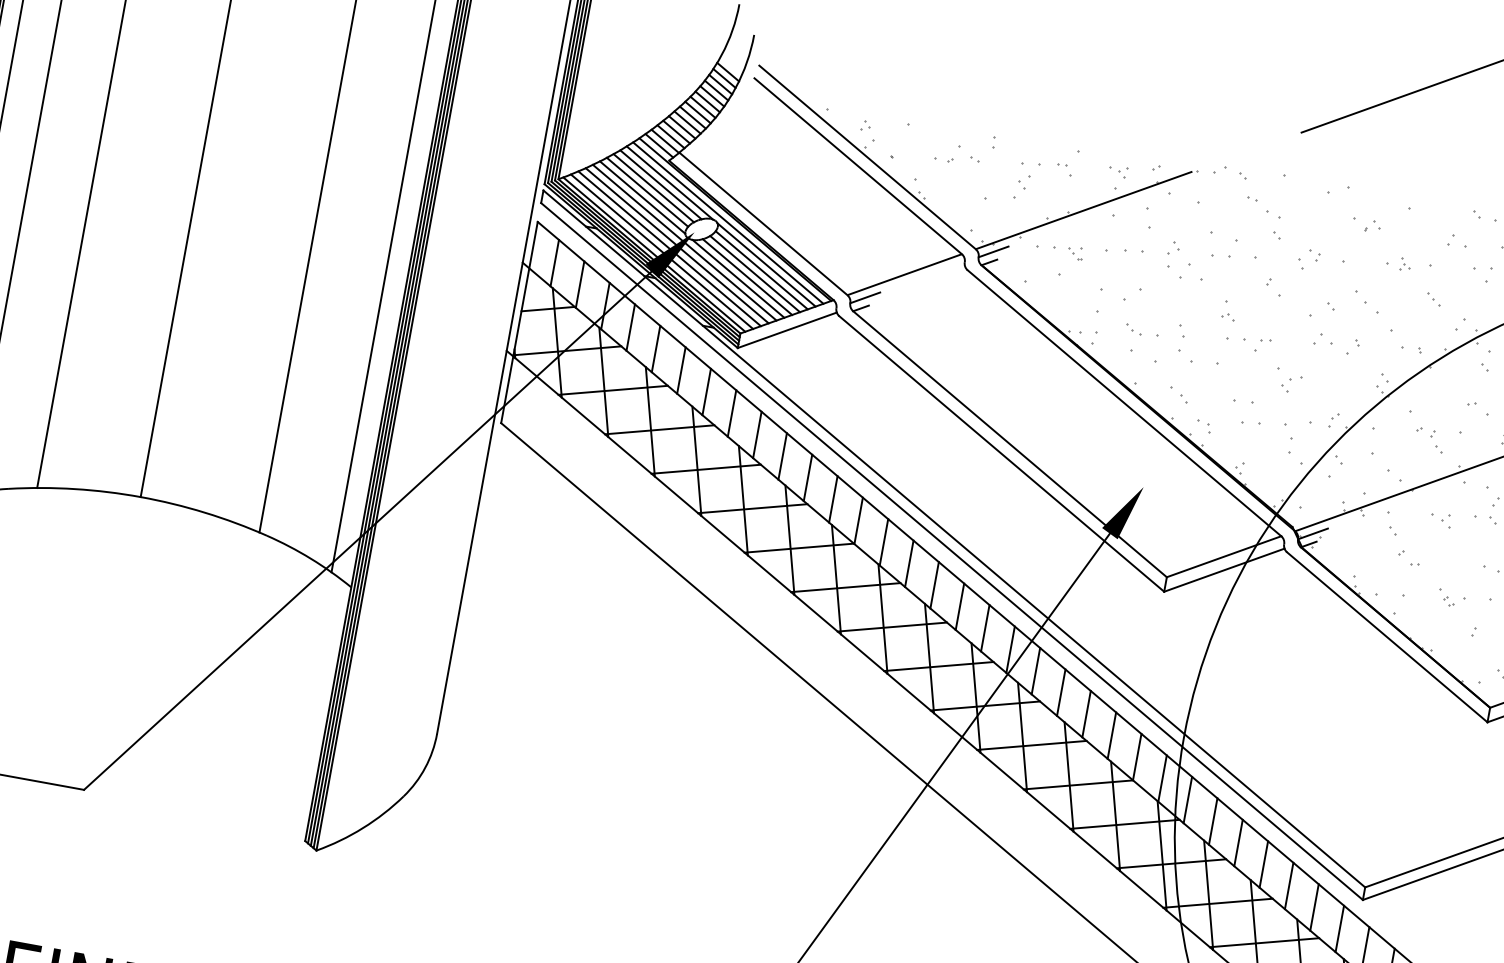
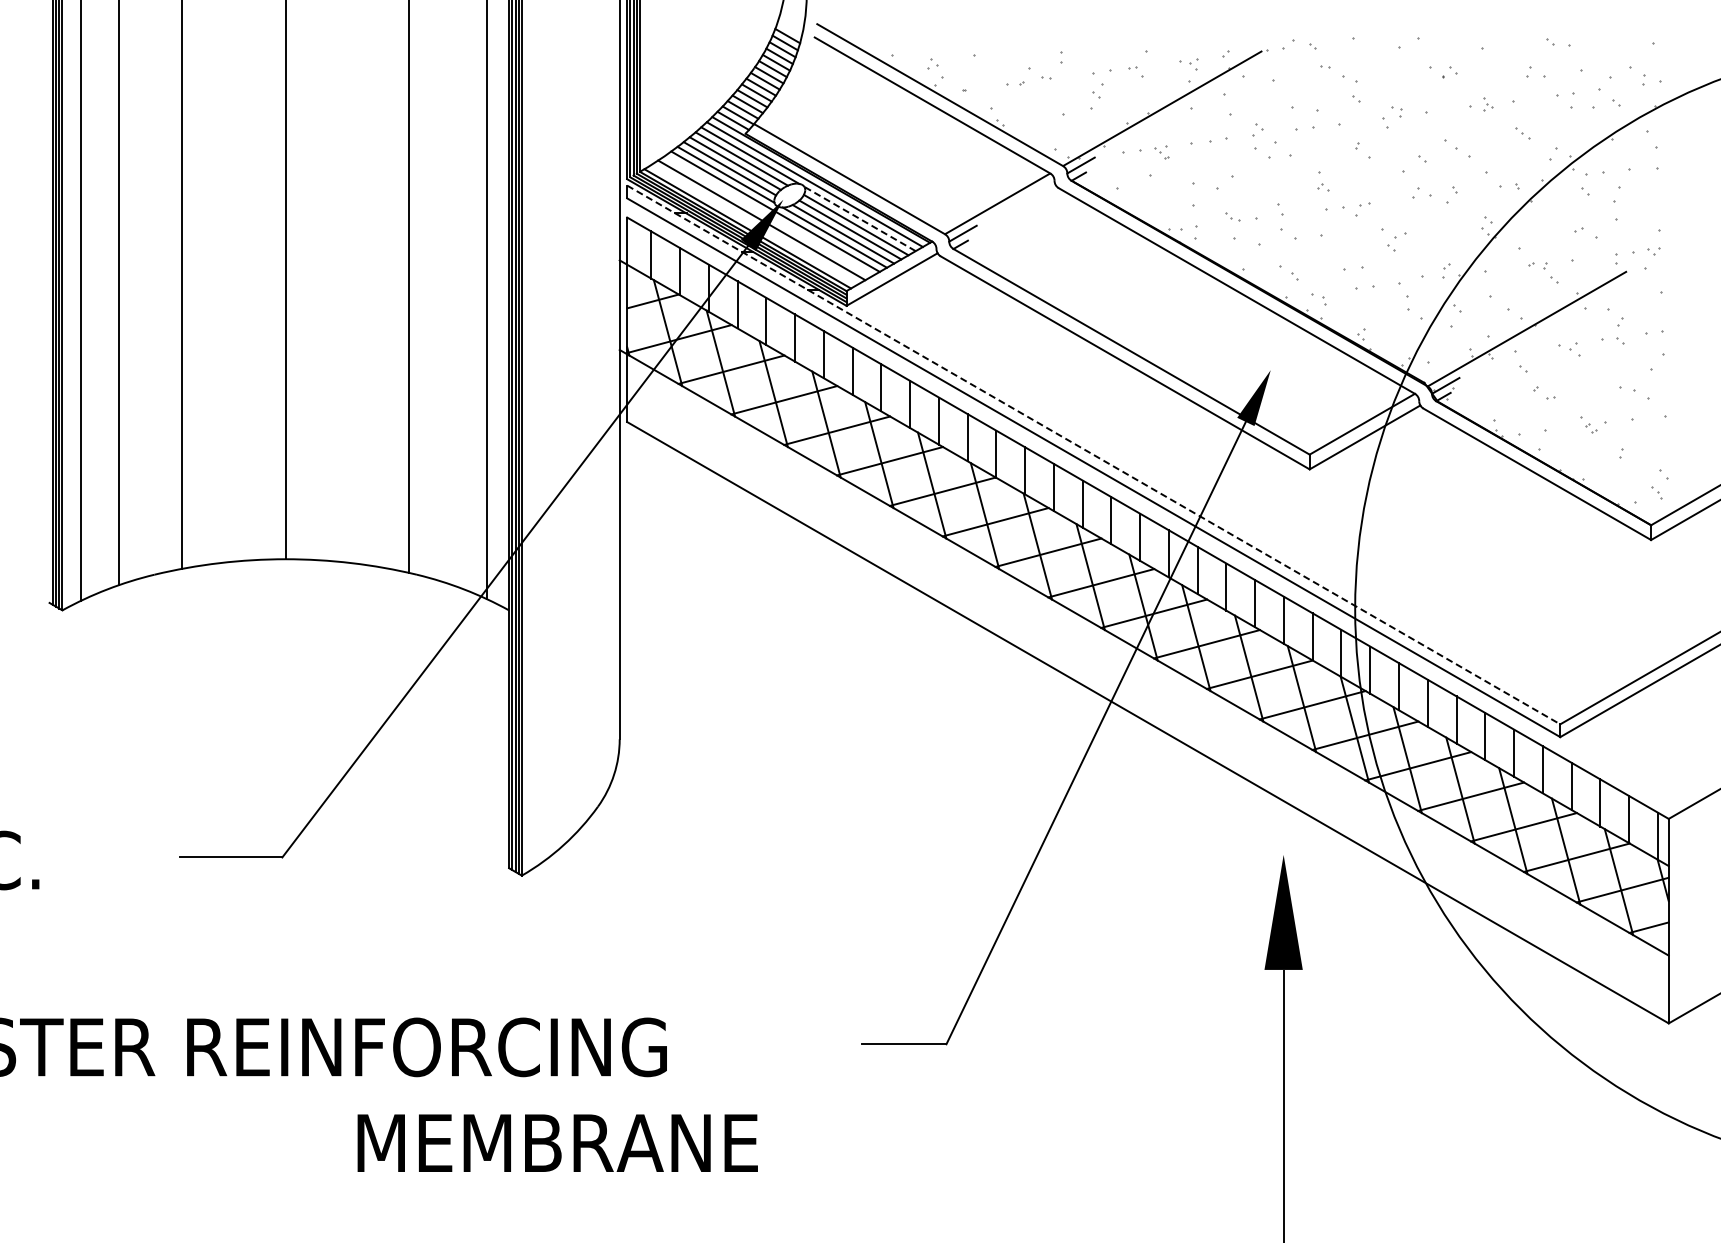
line: (676, 246) -> (768, 216), removed
line: (661, 251) -> (754, 224), removed
line: (766, 264) -> (859, 218), solid -> dashed
line: (954, 538) -> (1093, 454), solid -> dashed

